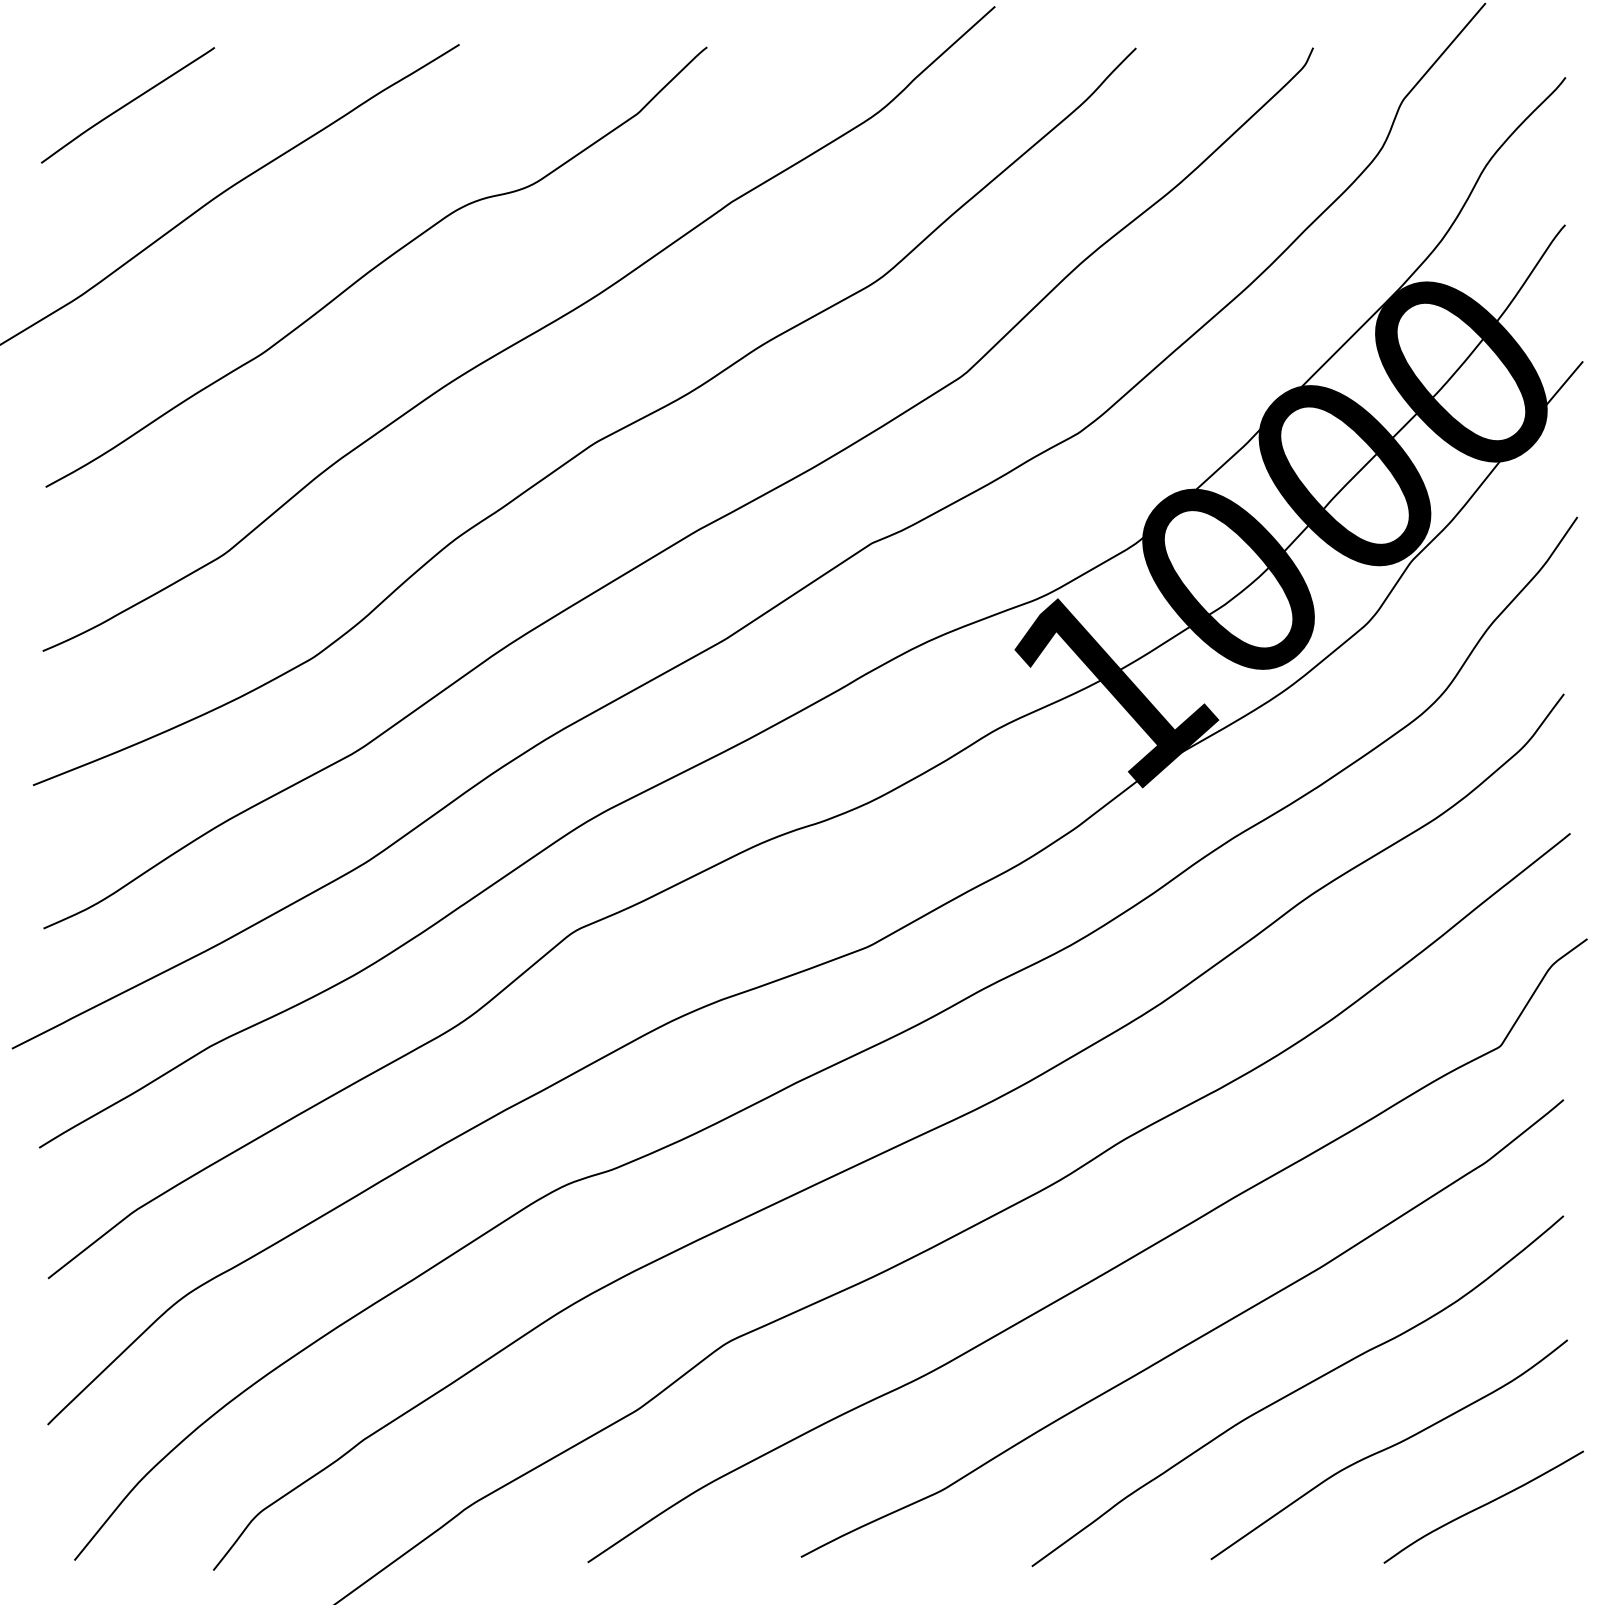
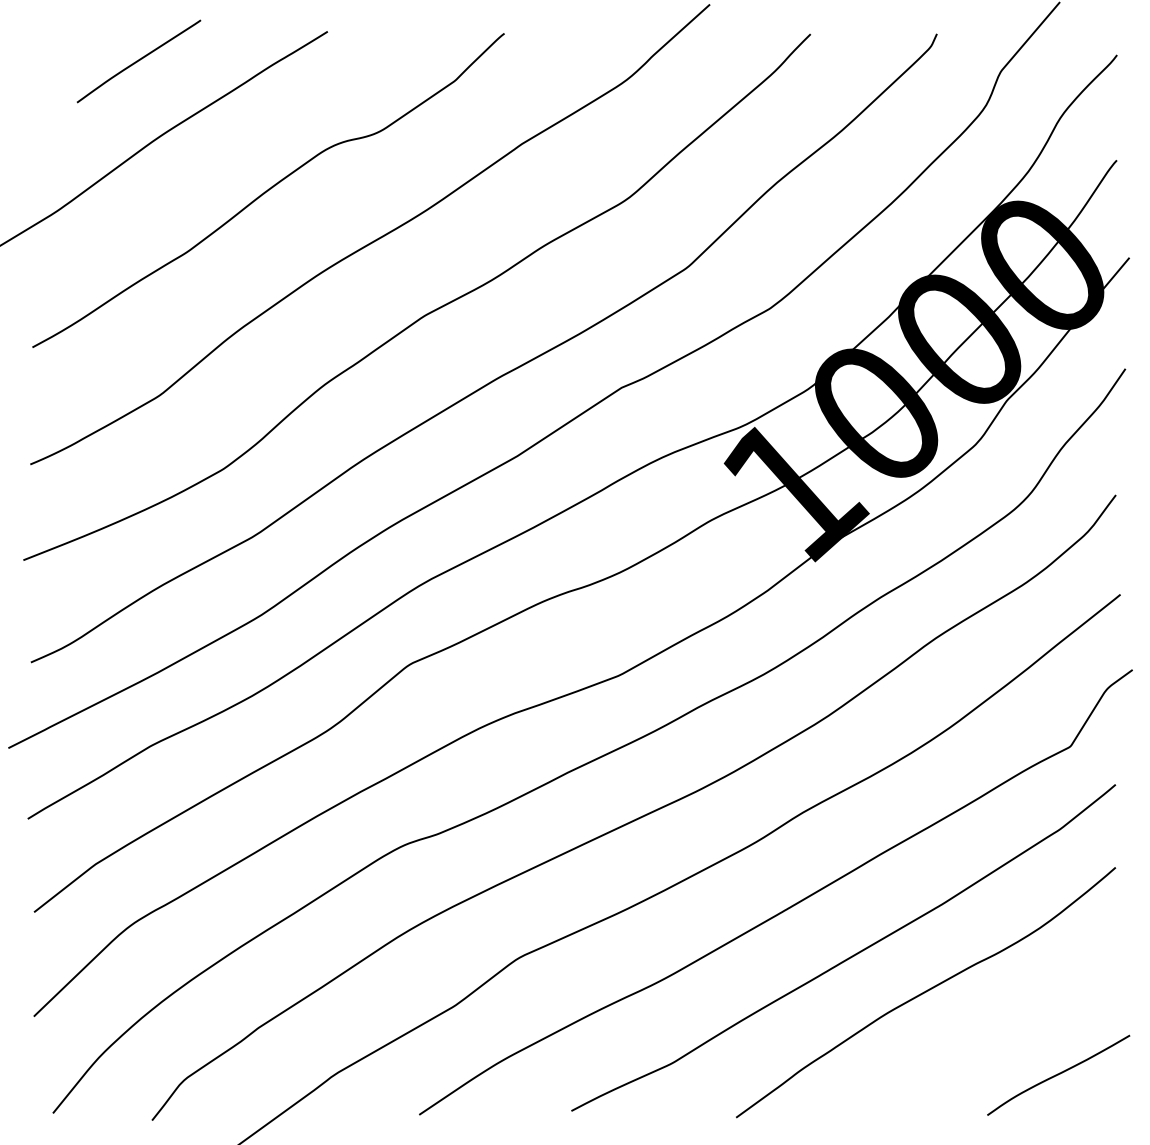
curve: (128, 104) -> (139, 60), moved
curve: (1389, 1448) -> (991, 1033), removed

